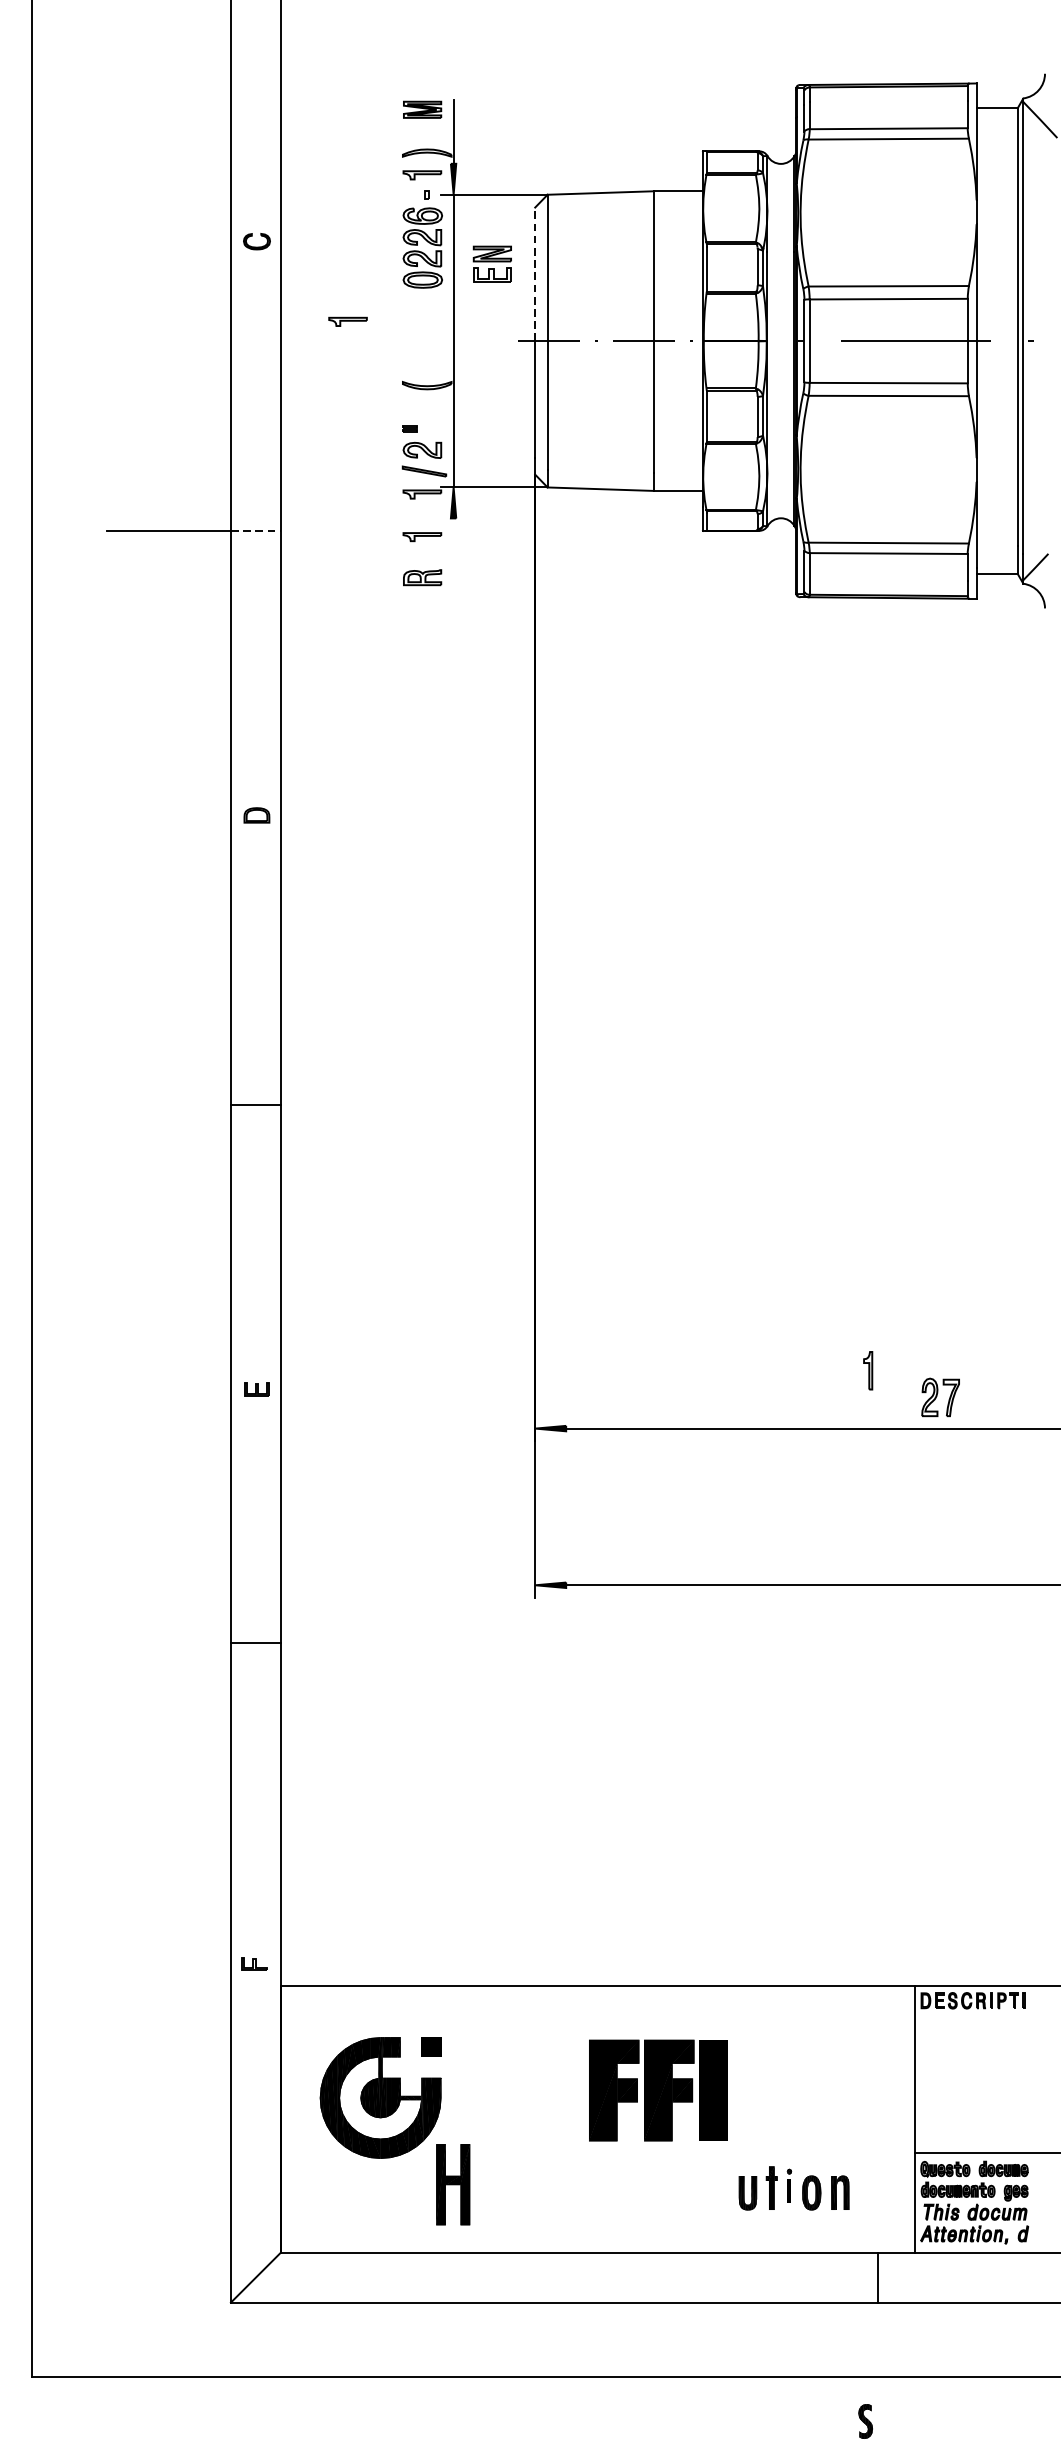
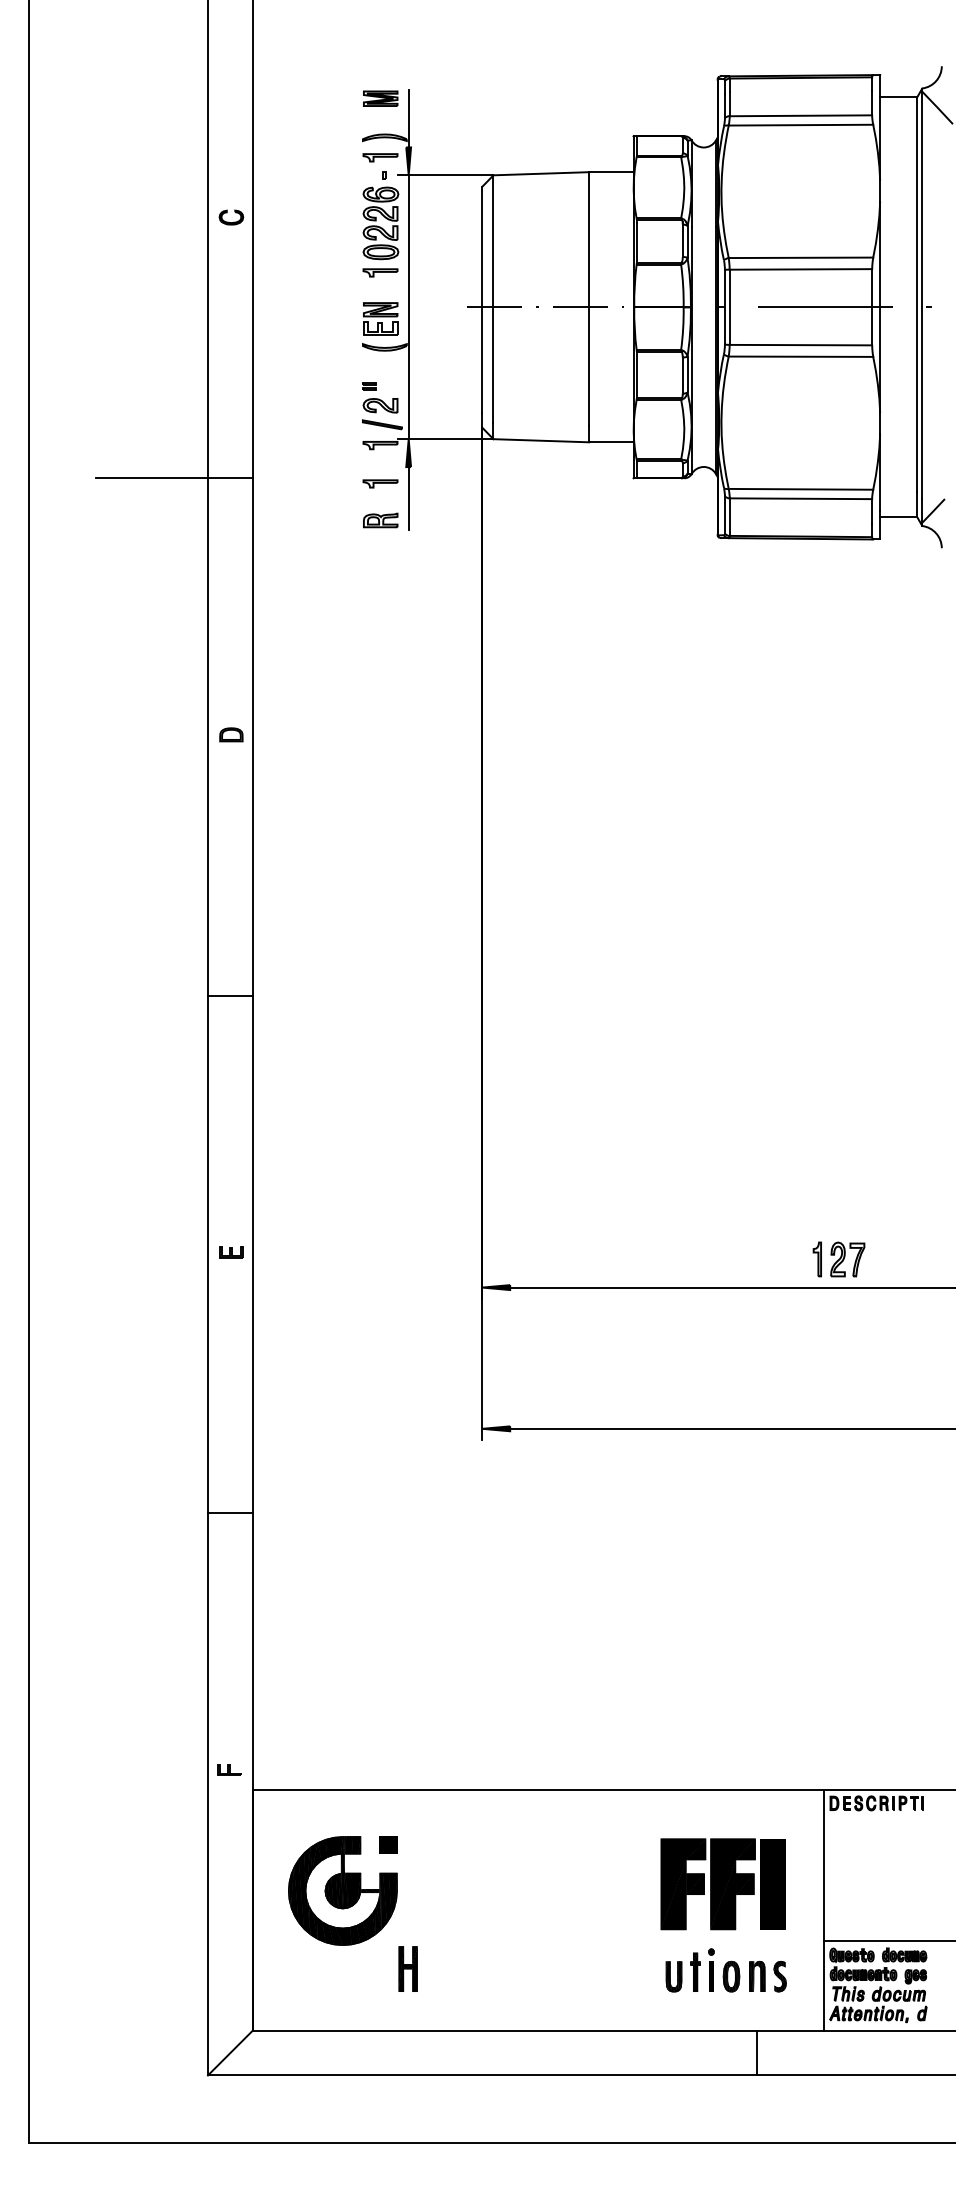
part: (492, 263) -> (380, 318), moved
line: (535, 273) -> (482, 246), dashed -> solid
part: (348, 321) -> (380, 272), moved
line: (255, 531) -> (230, 478), dashed -> solid
line: (453, 553) -> (408, 498), added
part: (867, 1370) -> (816, 1259), moved
line: (254, 1643) -> (229, 1513), moved
part: (657, 2090) -> (722, 1884), moved
part: (452, 2183) -> (407, 1968), size x0.62
part: (789, 2185) -> (711, 1969), size x1.43
line: (878, 2277) -> (757, 2052), moved
part: (864, 2421) -> (779, 1976), moved

